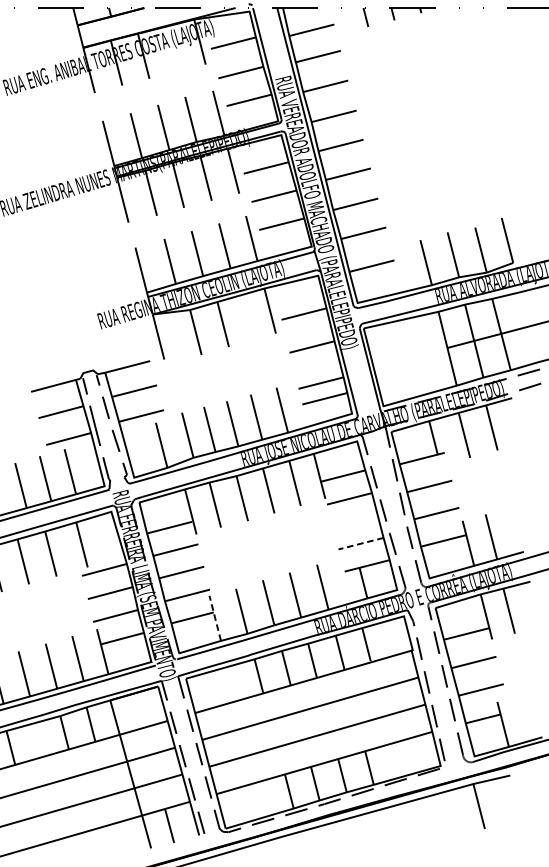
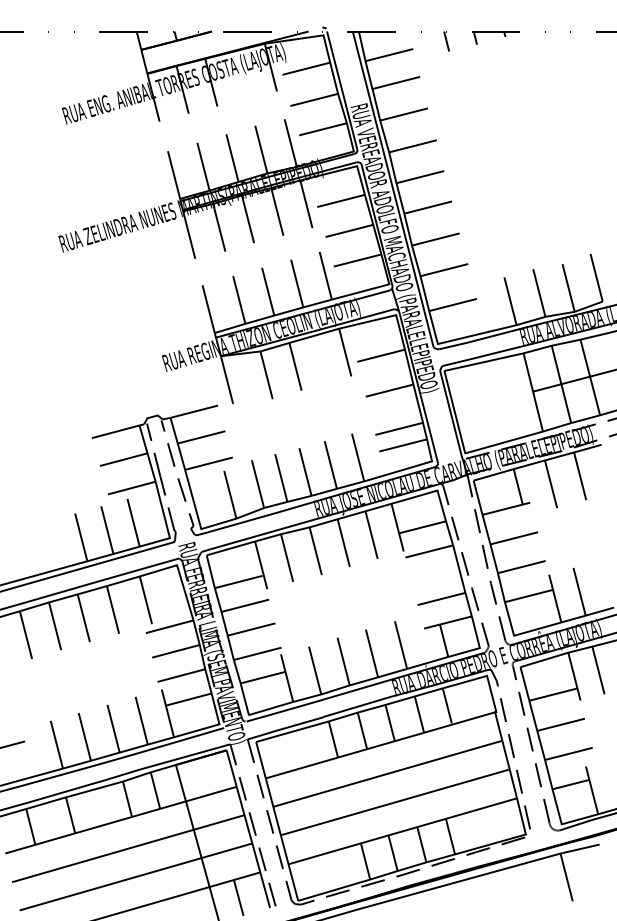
line: (361, 543) -> (441, 598), dashed -> solid
line: (215, 618) -> (287, 678), dashed -> solid

